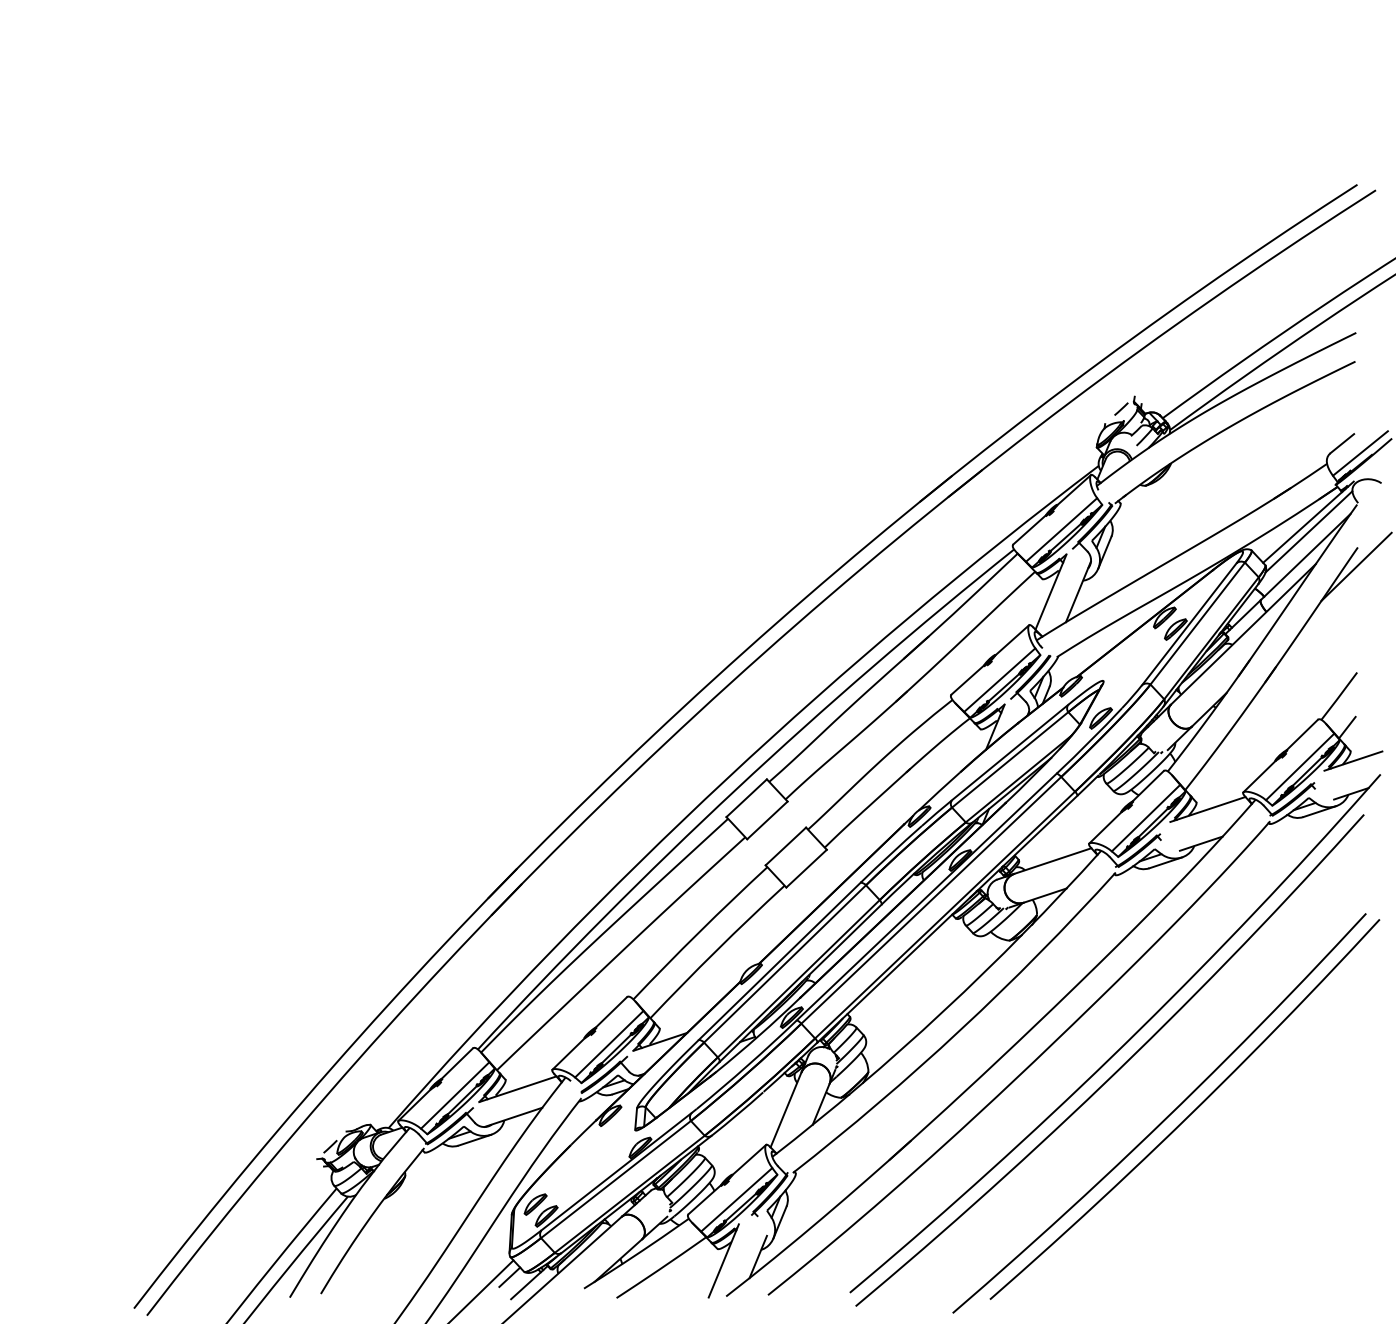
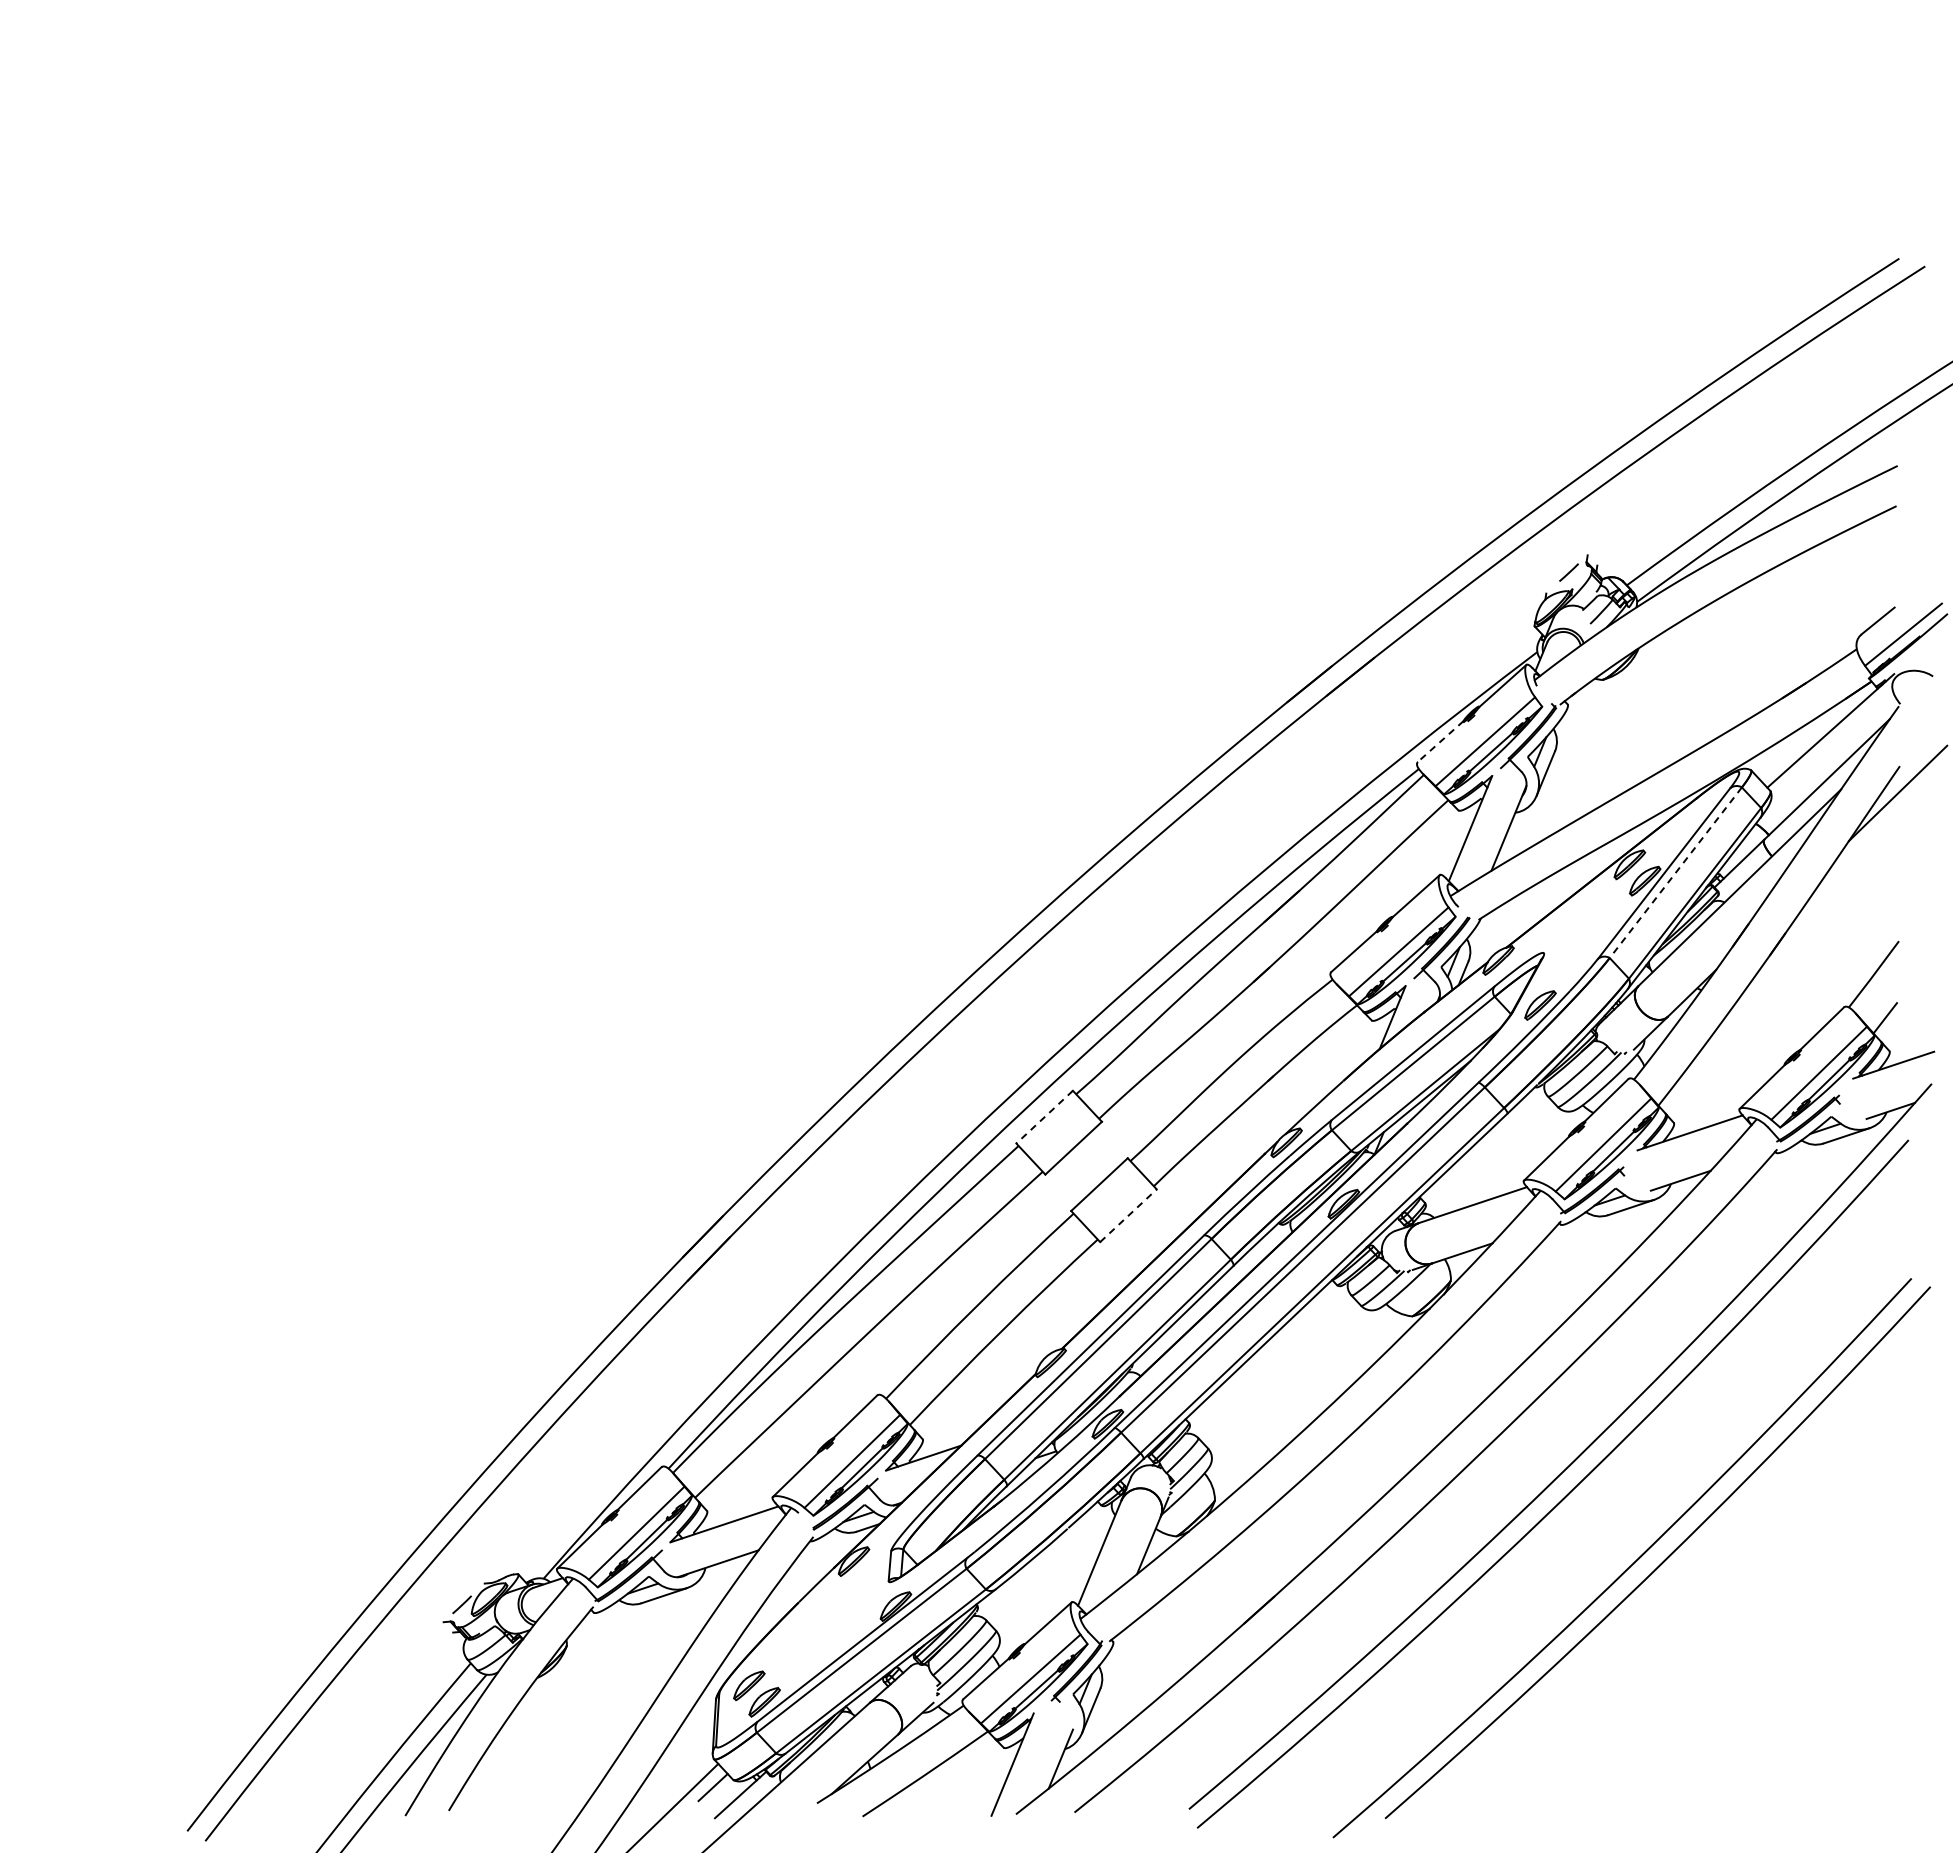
line: (1029, 529) -> (1440, 741), solid -> dashed
line: (1308, 531) -> (1831, 744), removed
line: (1197, 623) -> (1675, 872), solid -> dashed
line: (746, 798) -> (1044, 1117), solid -> dashed
line: (806, 868) -> (1128, 1215), solid -> dashed

